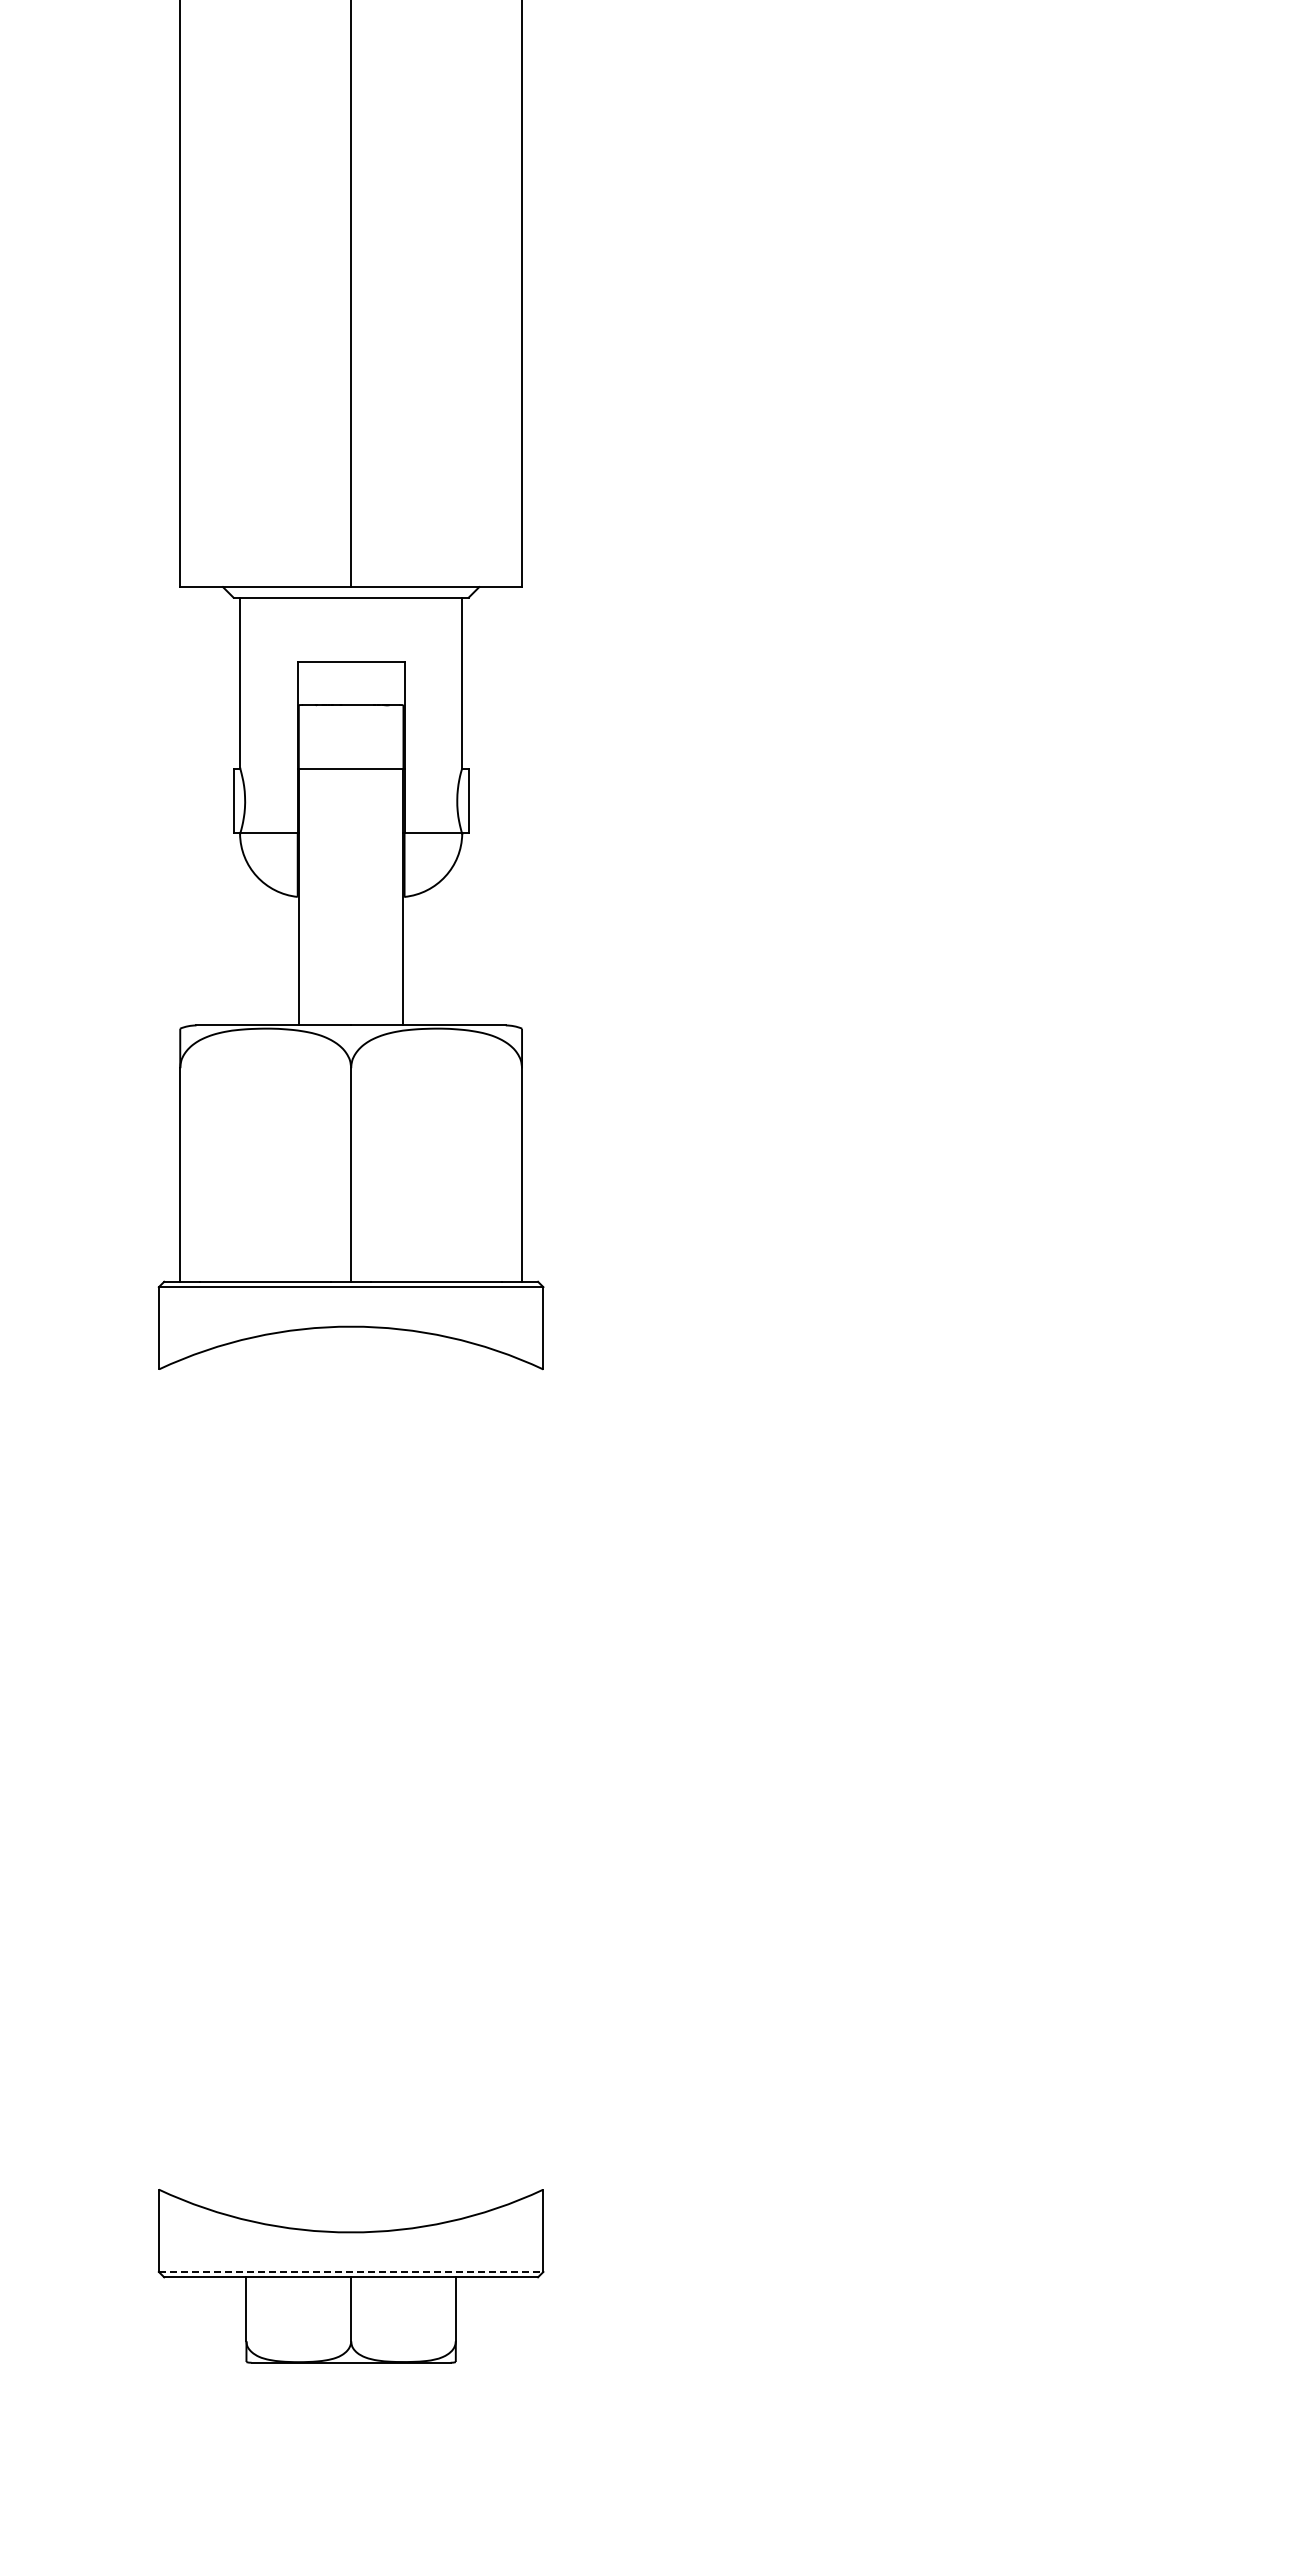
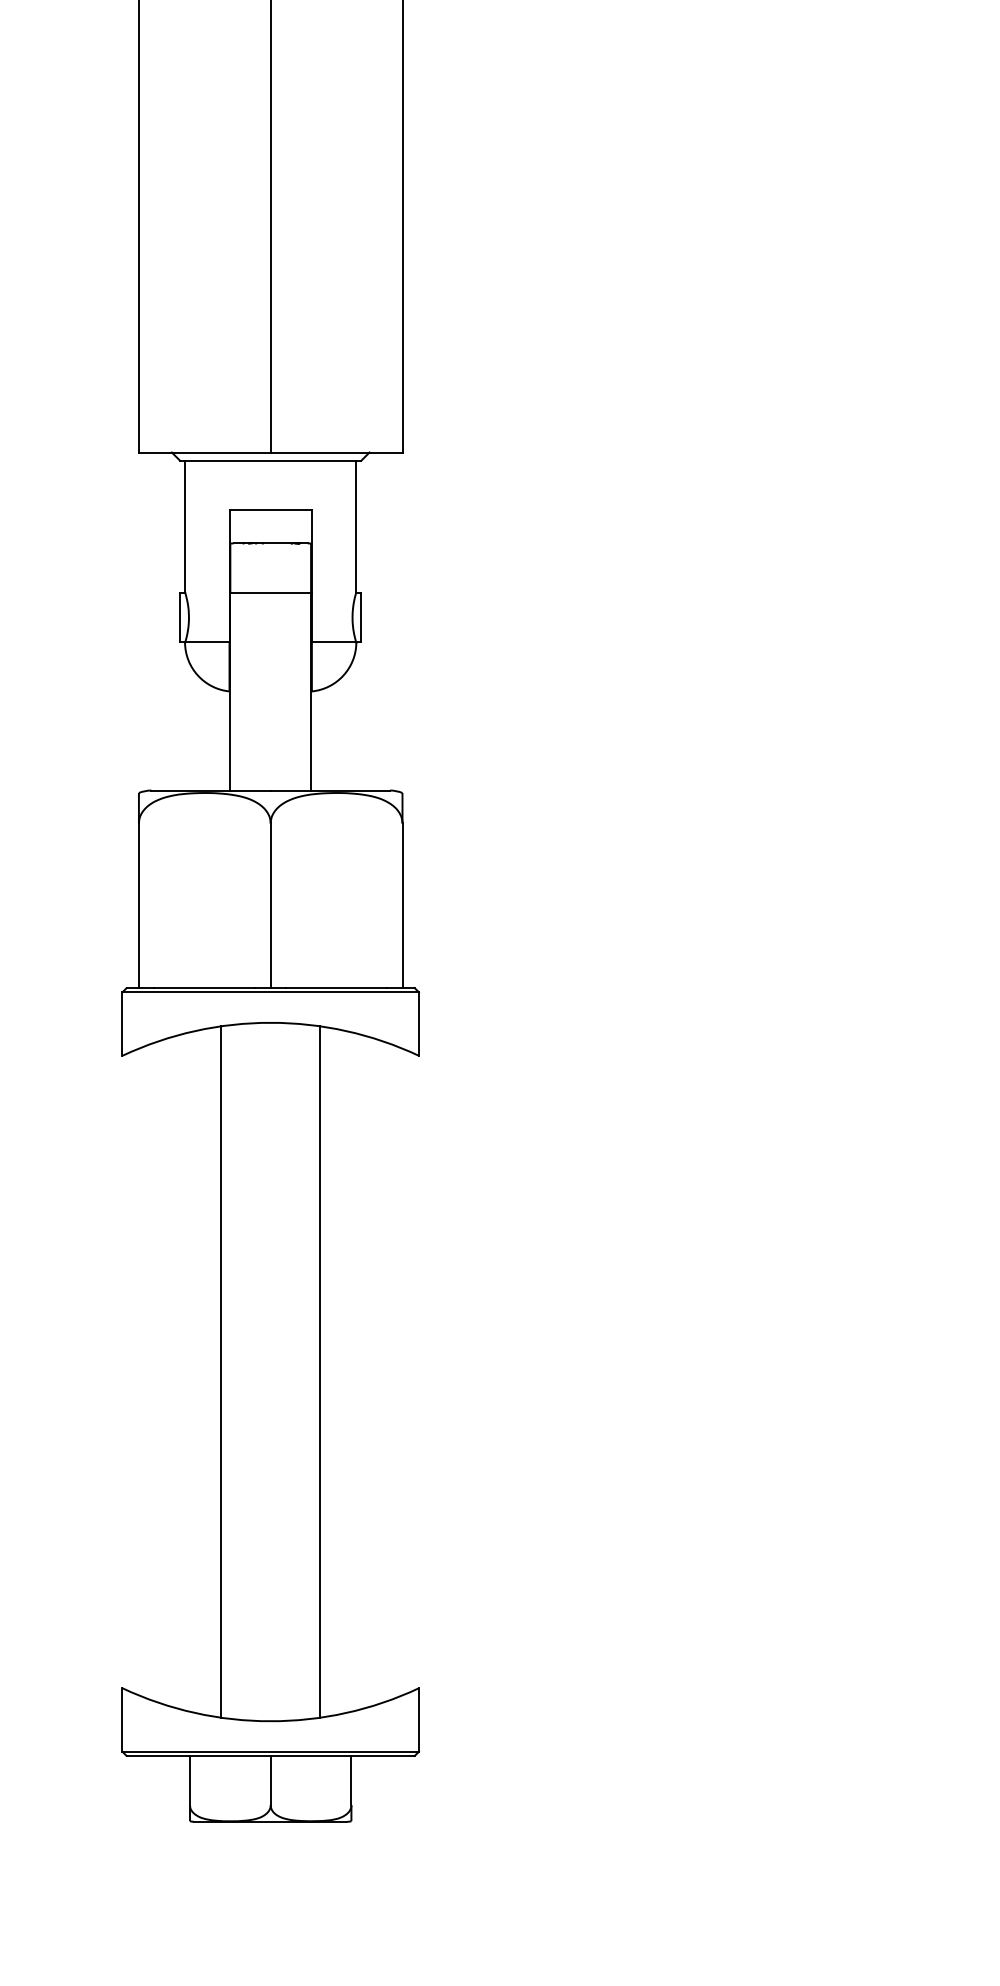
line: (287, 1779) -> (221, 1371), added
line: (415, 1779) -> (320, 1371), added
line: (351, 2271) -> (270, 1751), dashed -> solid

